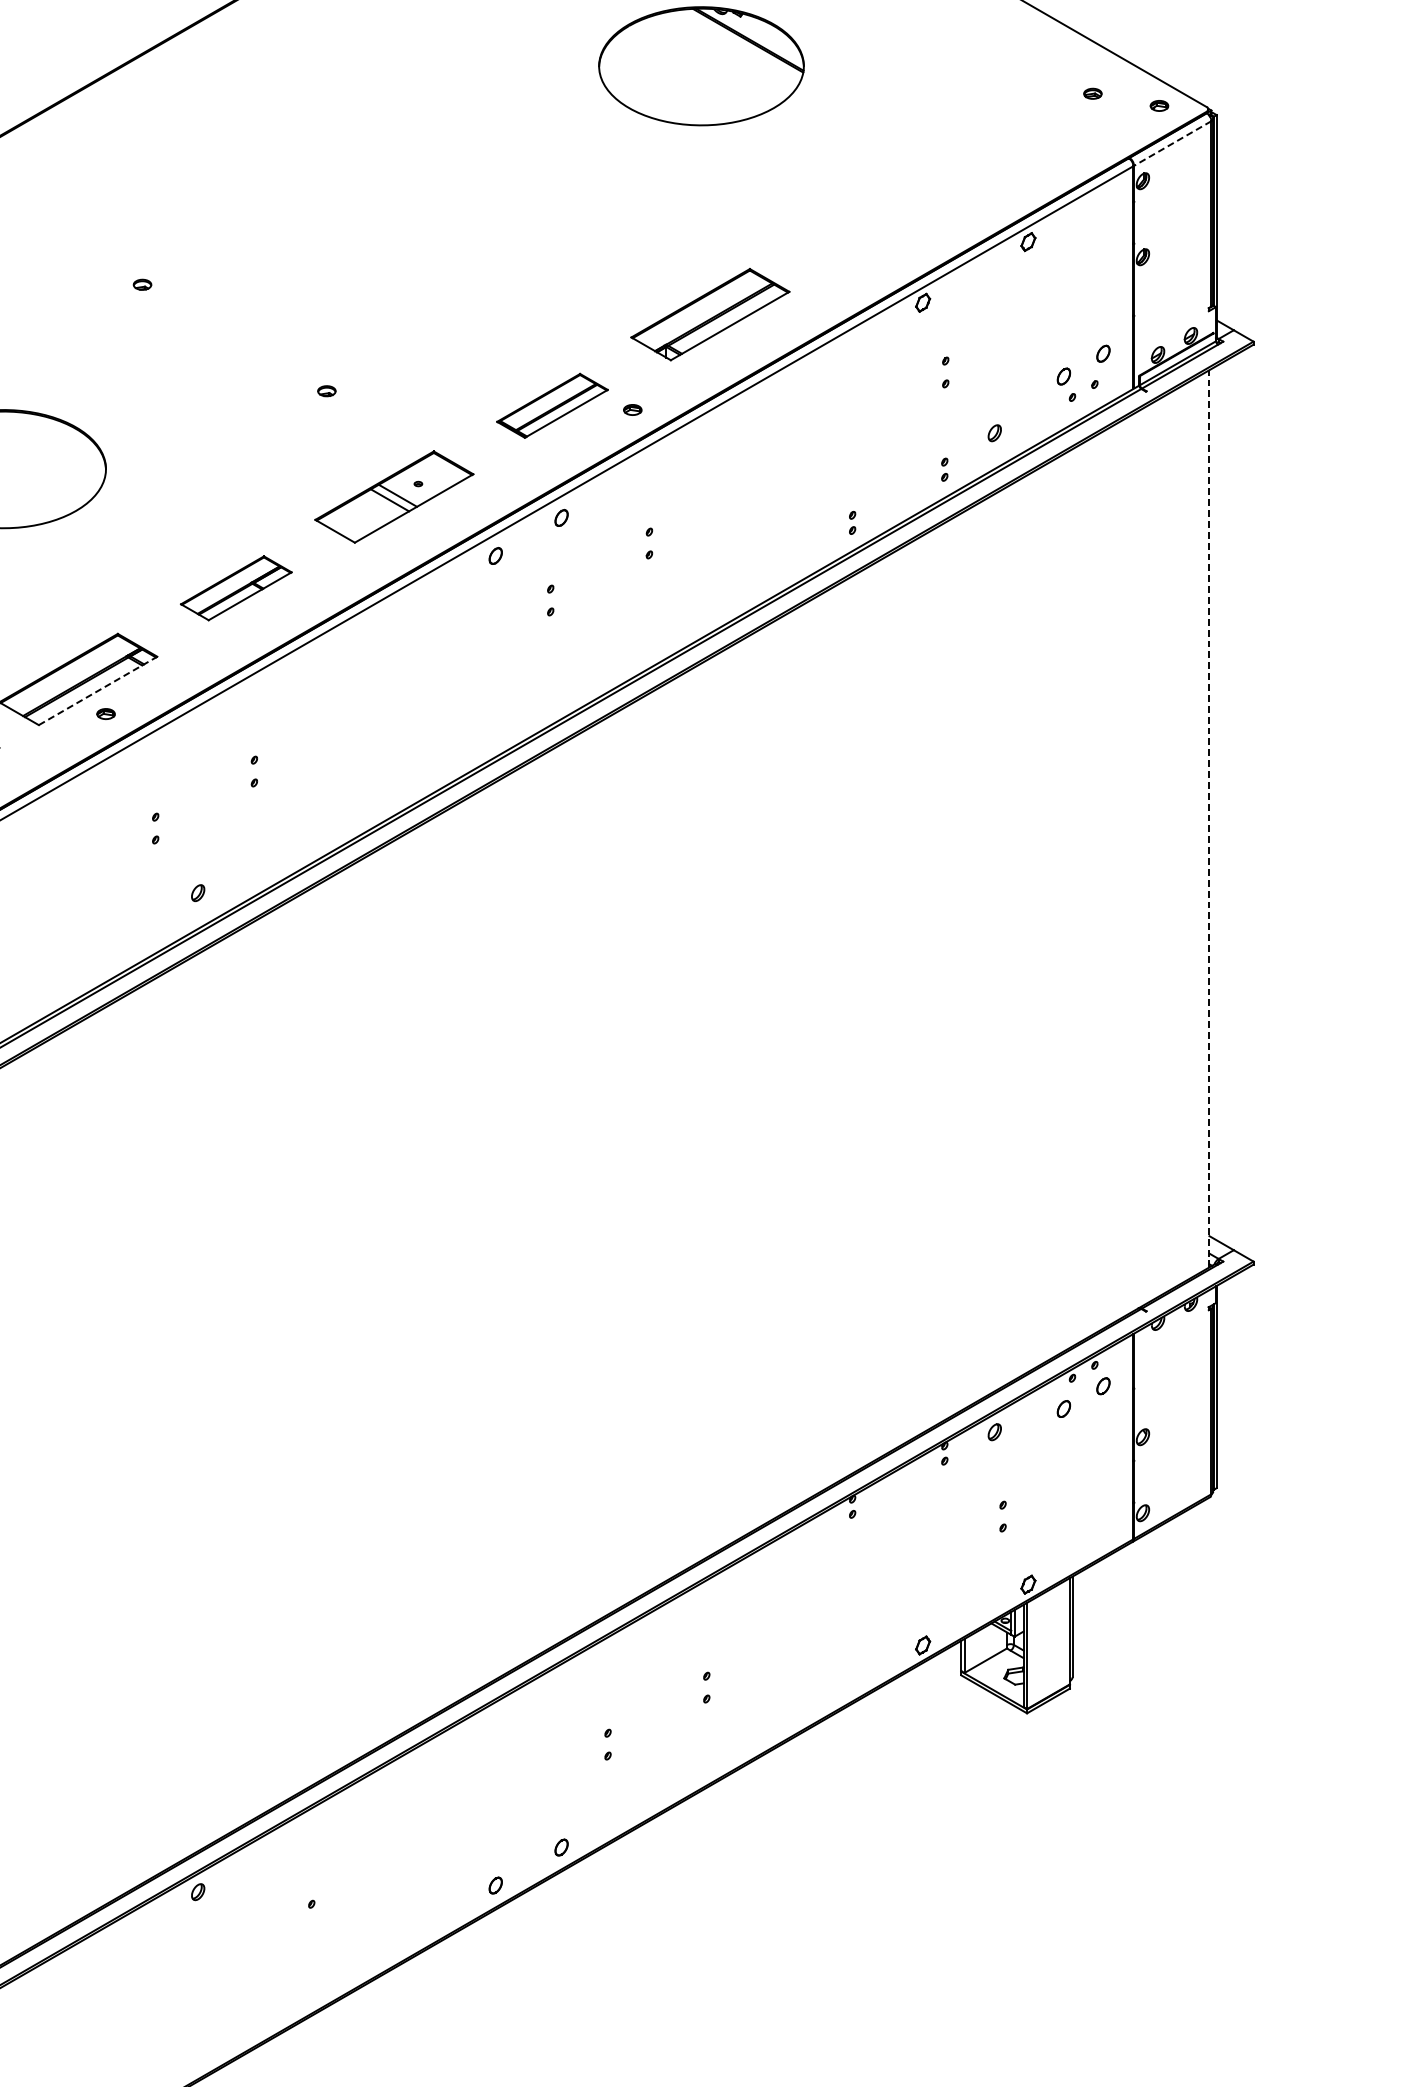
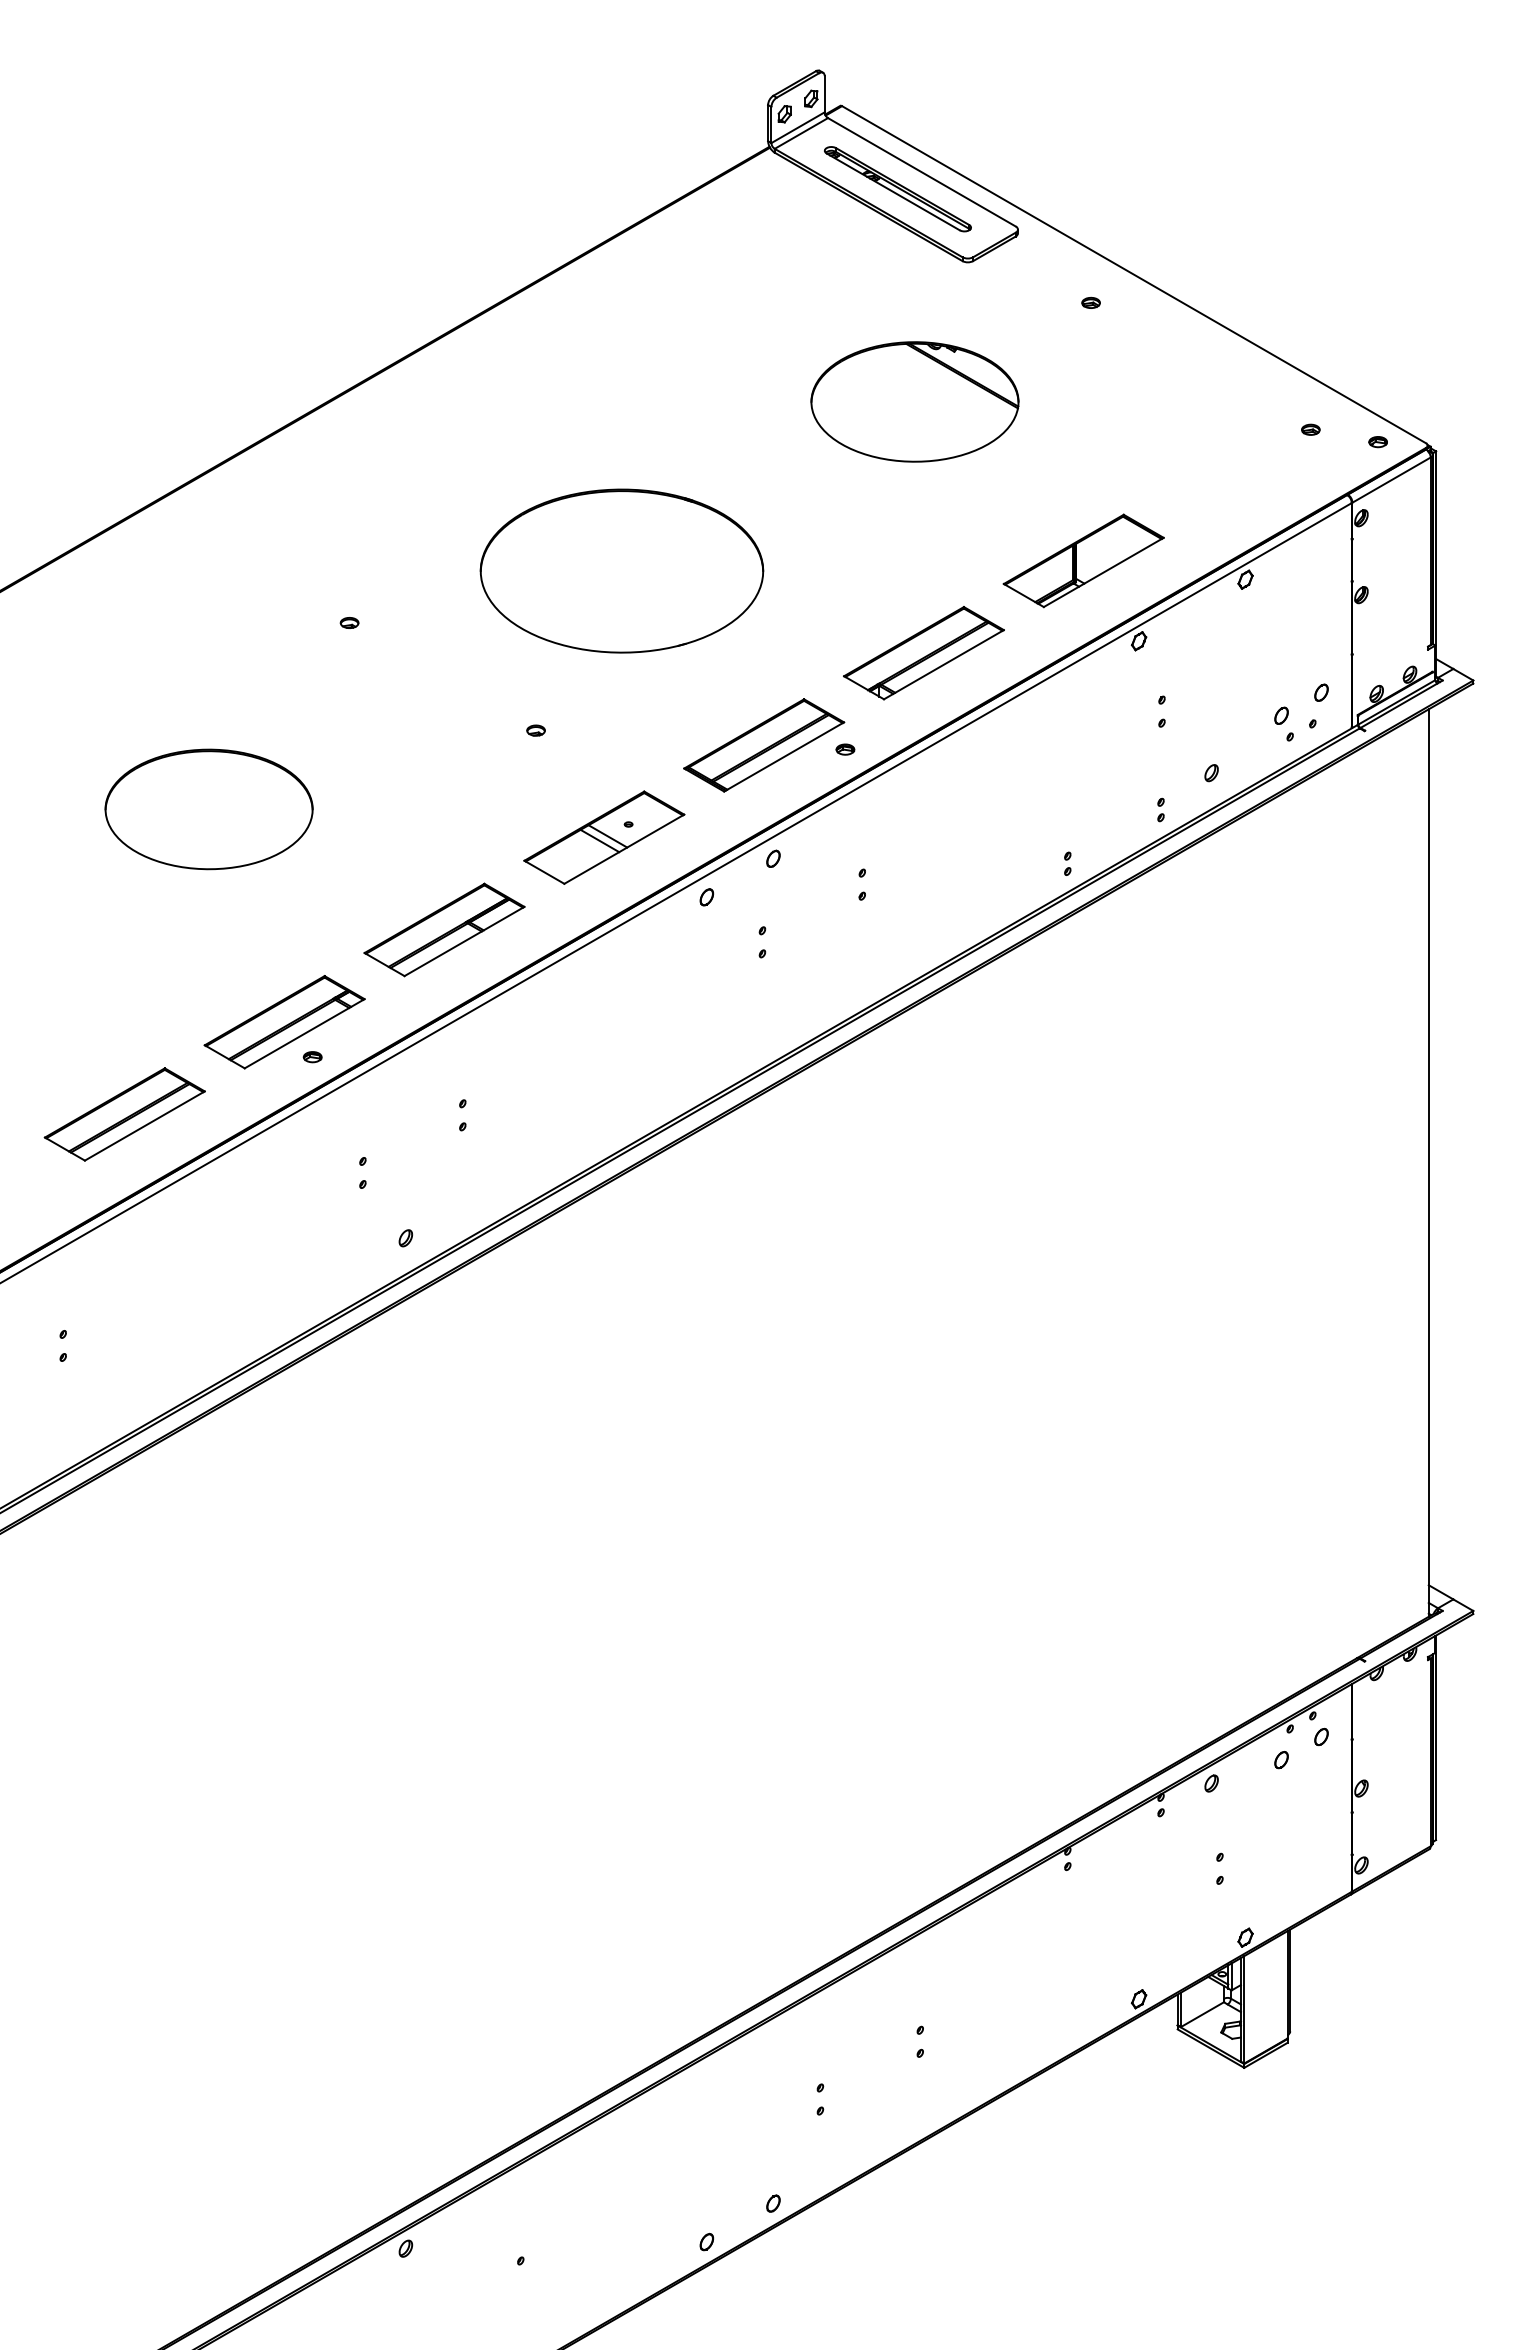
line: (1172, 143) -> (1391, 480), dashed -> solid
part: (868, 223) -> (1083, 560), added
part: (411, 232) -> (621, 570), added
part: (552, 405) -> (764, 745), size x1.43
part: (236, 587) -> (444, 929), size x1.43
line: (98, 690) -> (305, 1033), dashed -> solid
line: (1209, 819) -> (1428, 1163), dashed -> solid

